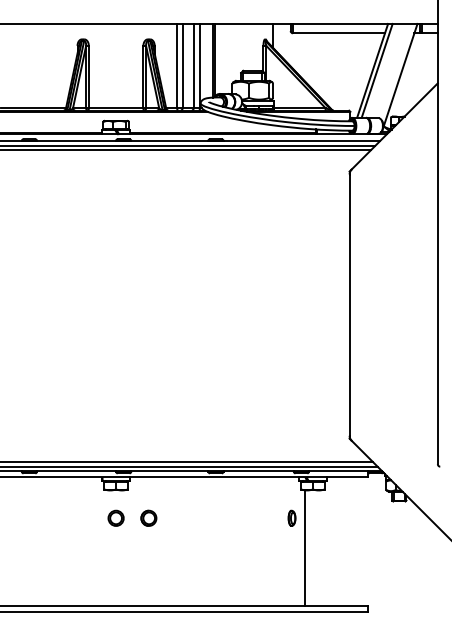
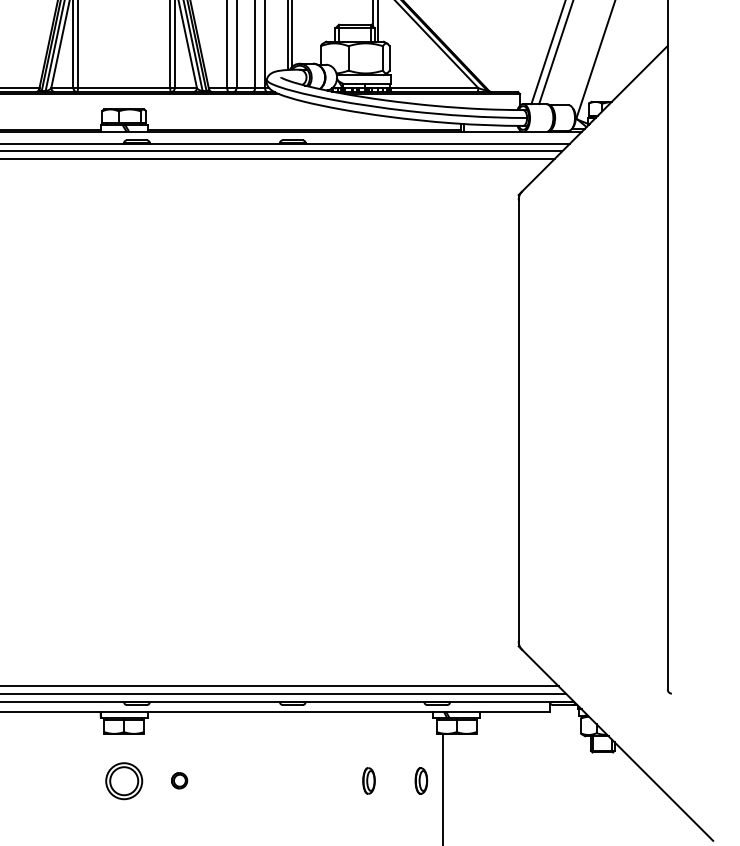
part: (115, 517) -> (123, 779), size x1.4
part: (148, 517) -> (178, 779), size x0.6
part: (260, 517) -> (368, 779), added

